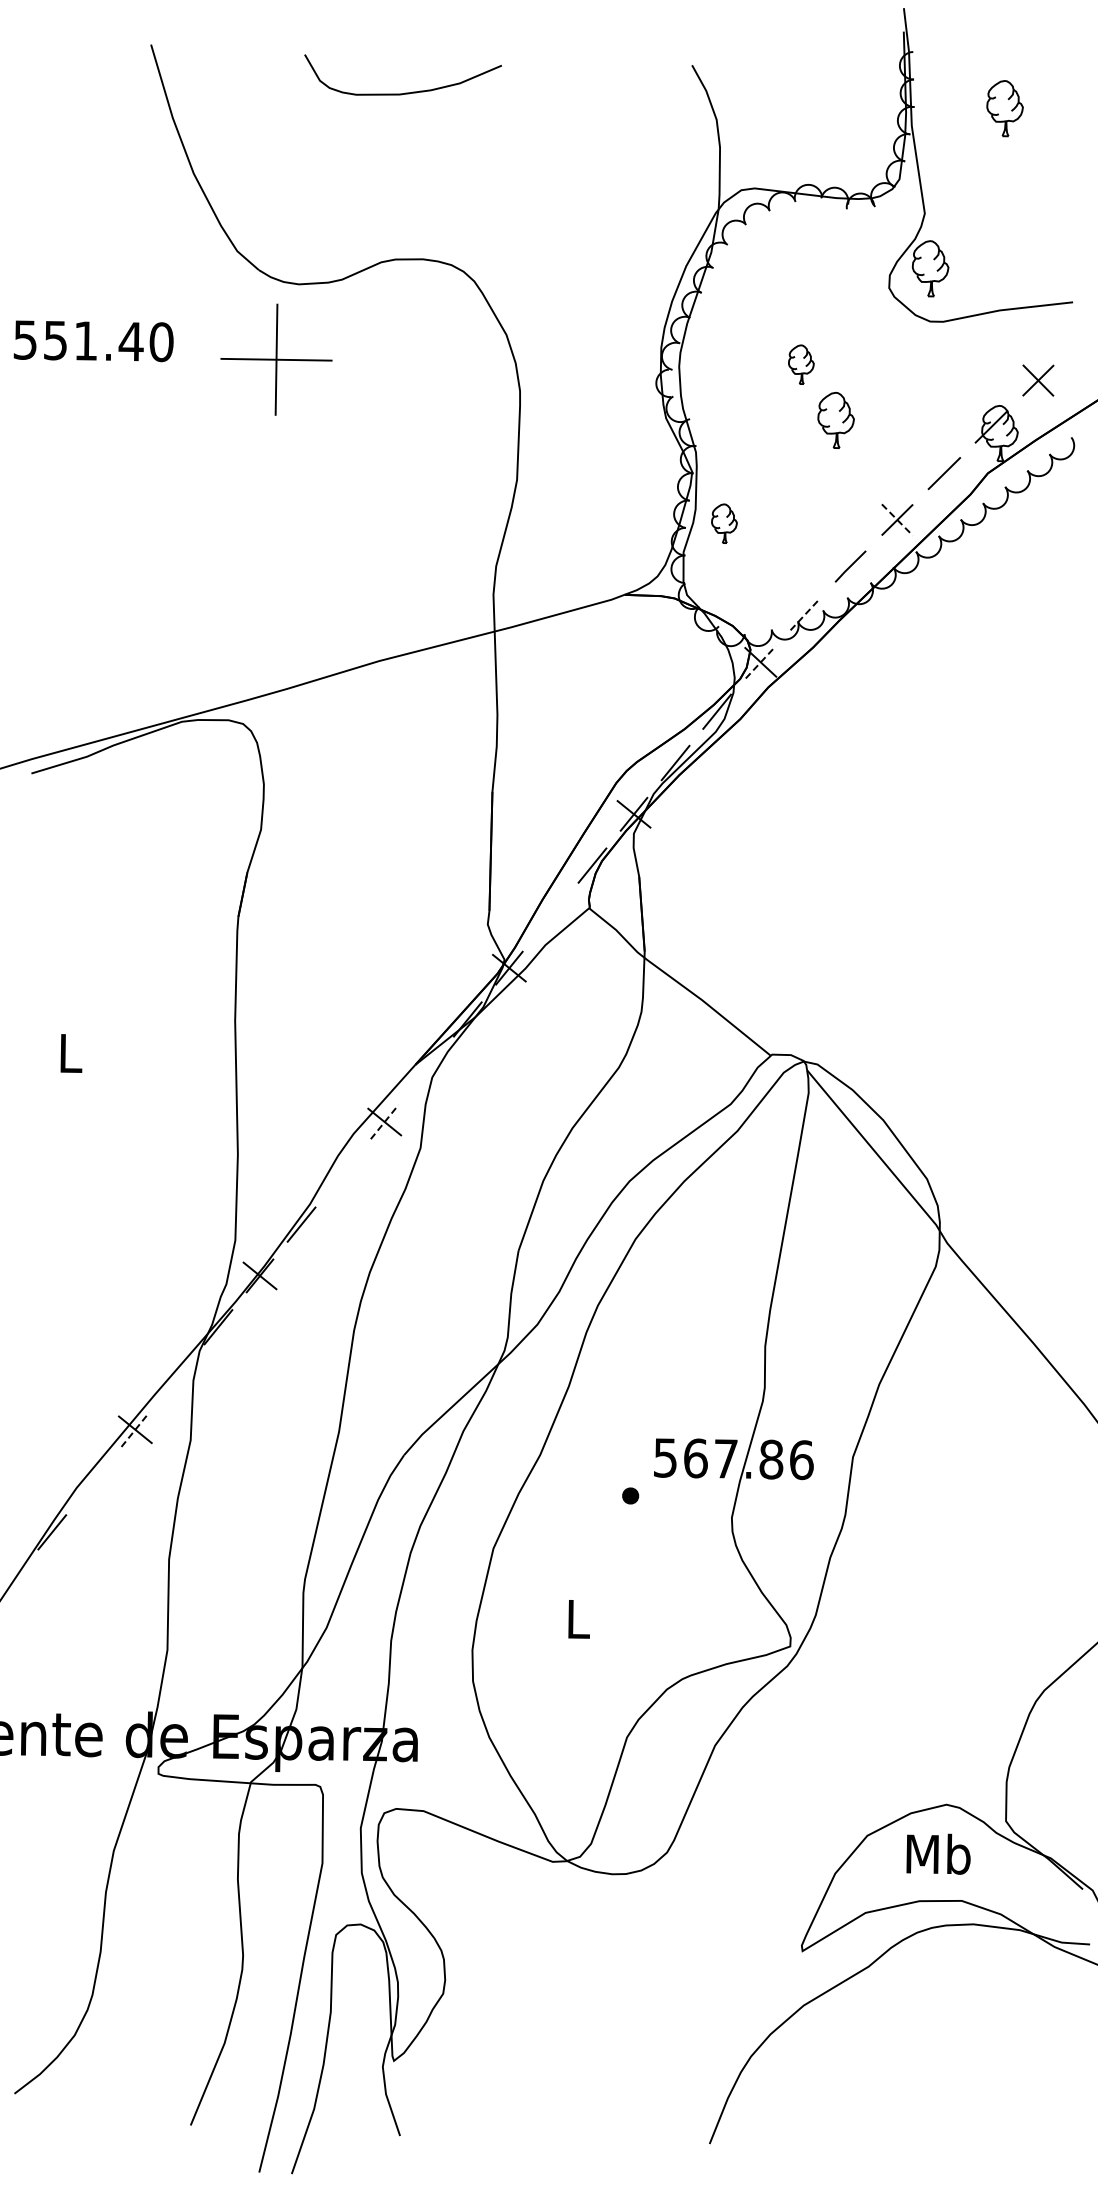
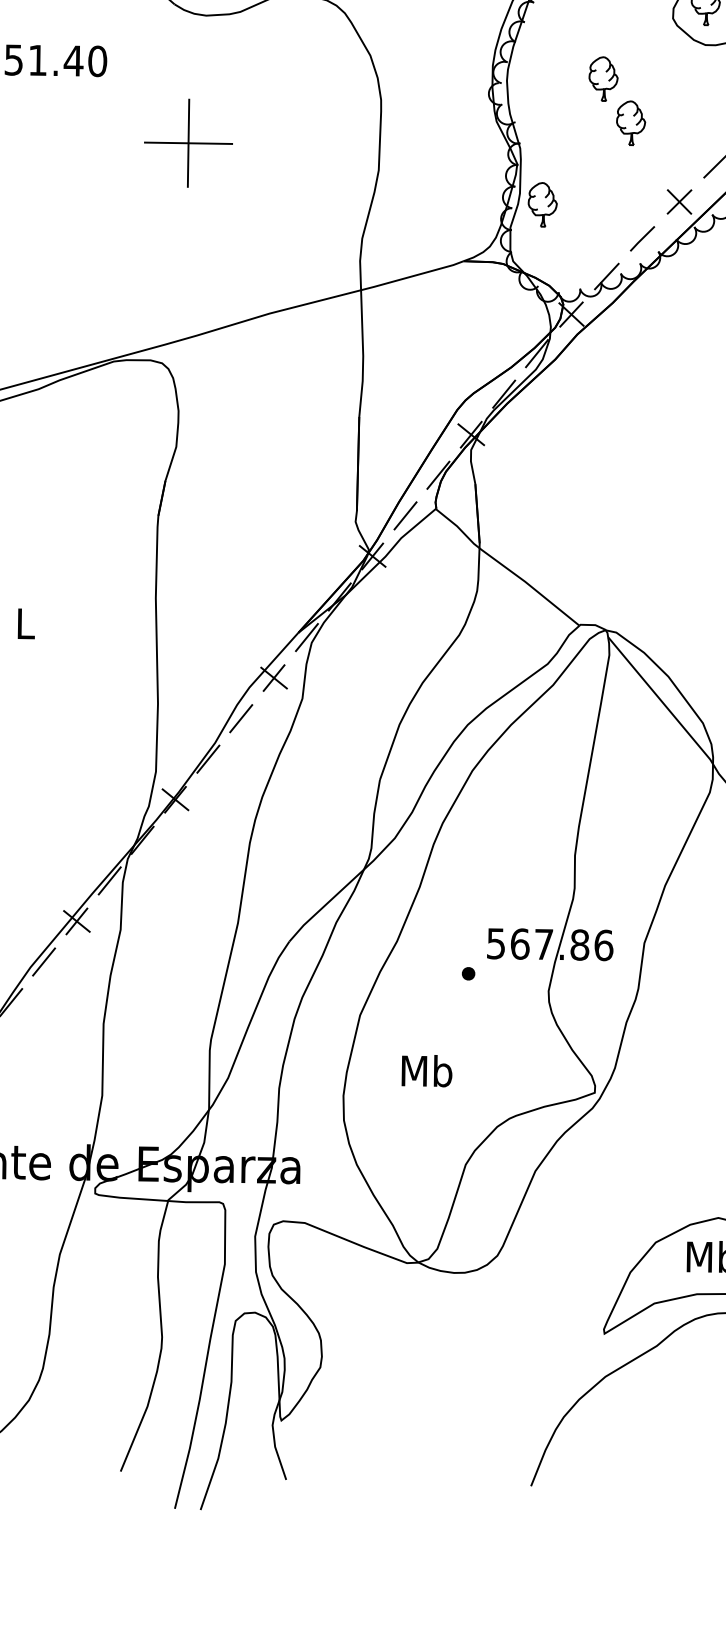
part: (276, 359) -> (188, 143), moved
part: (801, 364) -> (603, 79), size x1.43
line: (897, 520) -> (679, 202), dashed -> solid
part: (724, 523) -> (542, 204), size x1.43
line: (805, 614) -> (606, 276), dashed -> solid
line: (760, 662) -> (571, 314), dashed -> solid
line: (550, 916) -> (405, 515), added
line: (426, 1070) -> (307, 637), added
line: (384, 1122) -> (273, 678), dashed -> solid
line: (343, 1173) -> (241, 718), added
line: (176, 1378) -> (109, 880), added
line: (135, 1429) -> (77, 921), dashed -> solid
line: (93, 1480) -> (43, 961), added
text: (578, 1618) -> (427, 1070), L -> Mb

